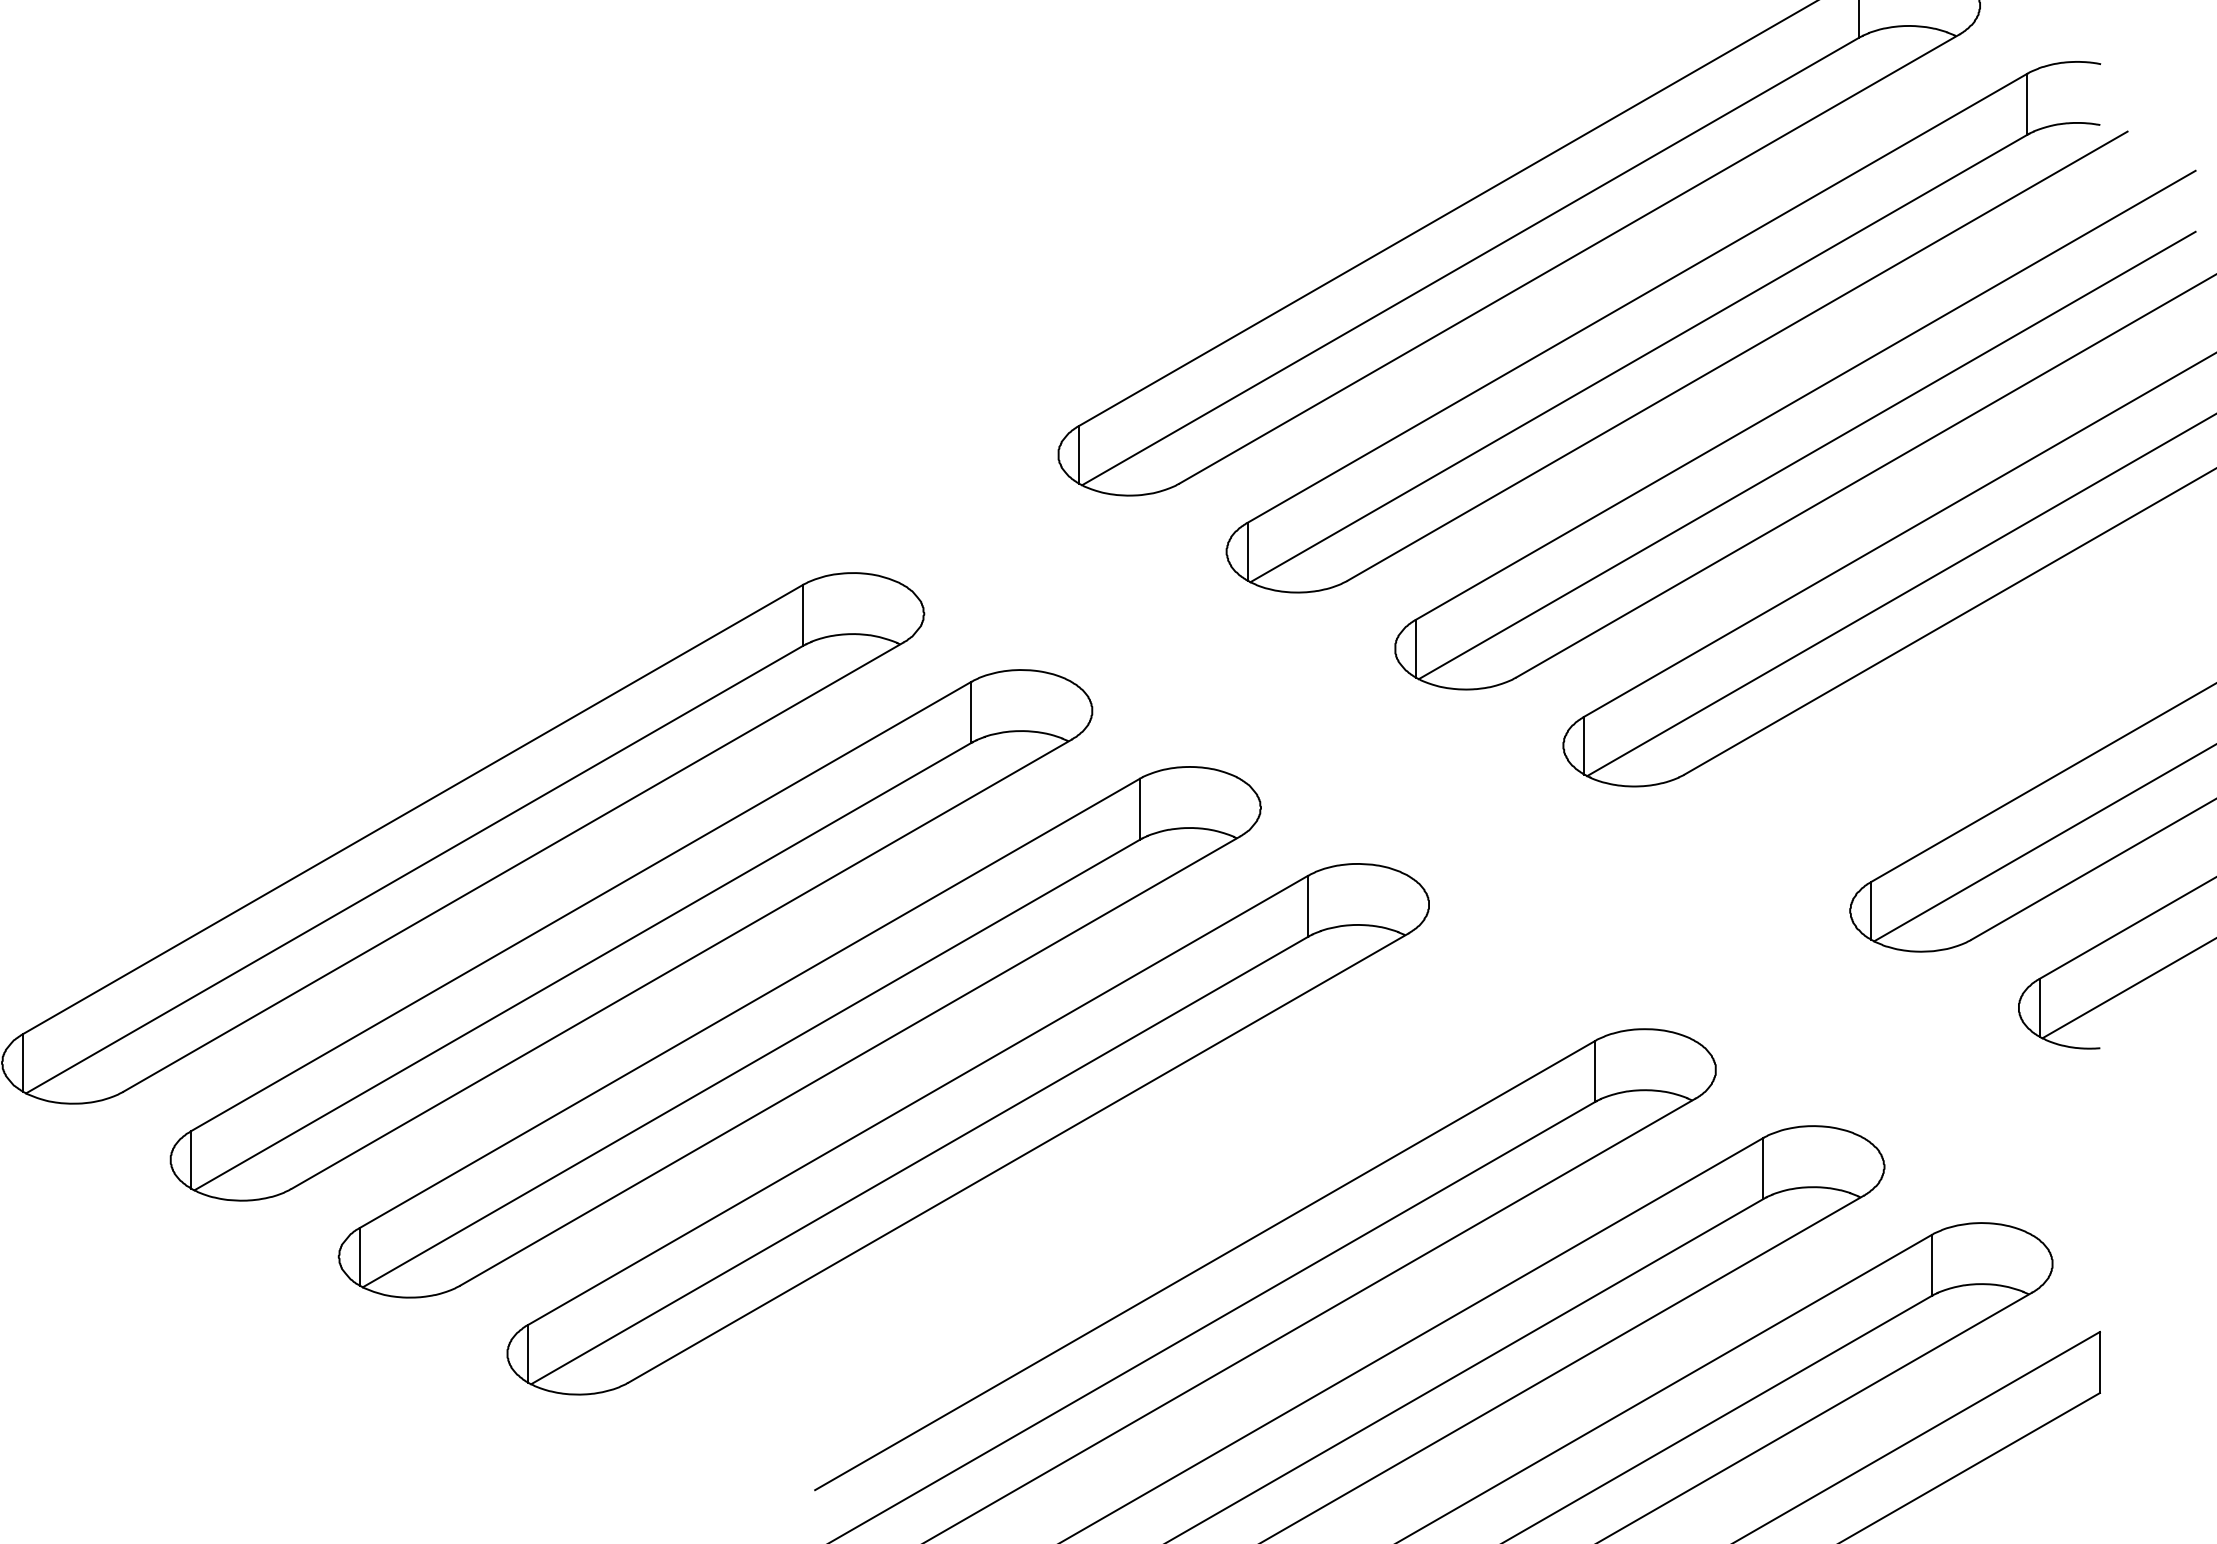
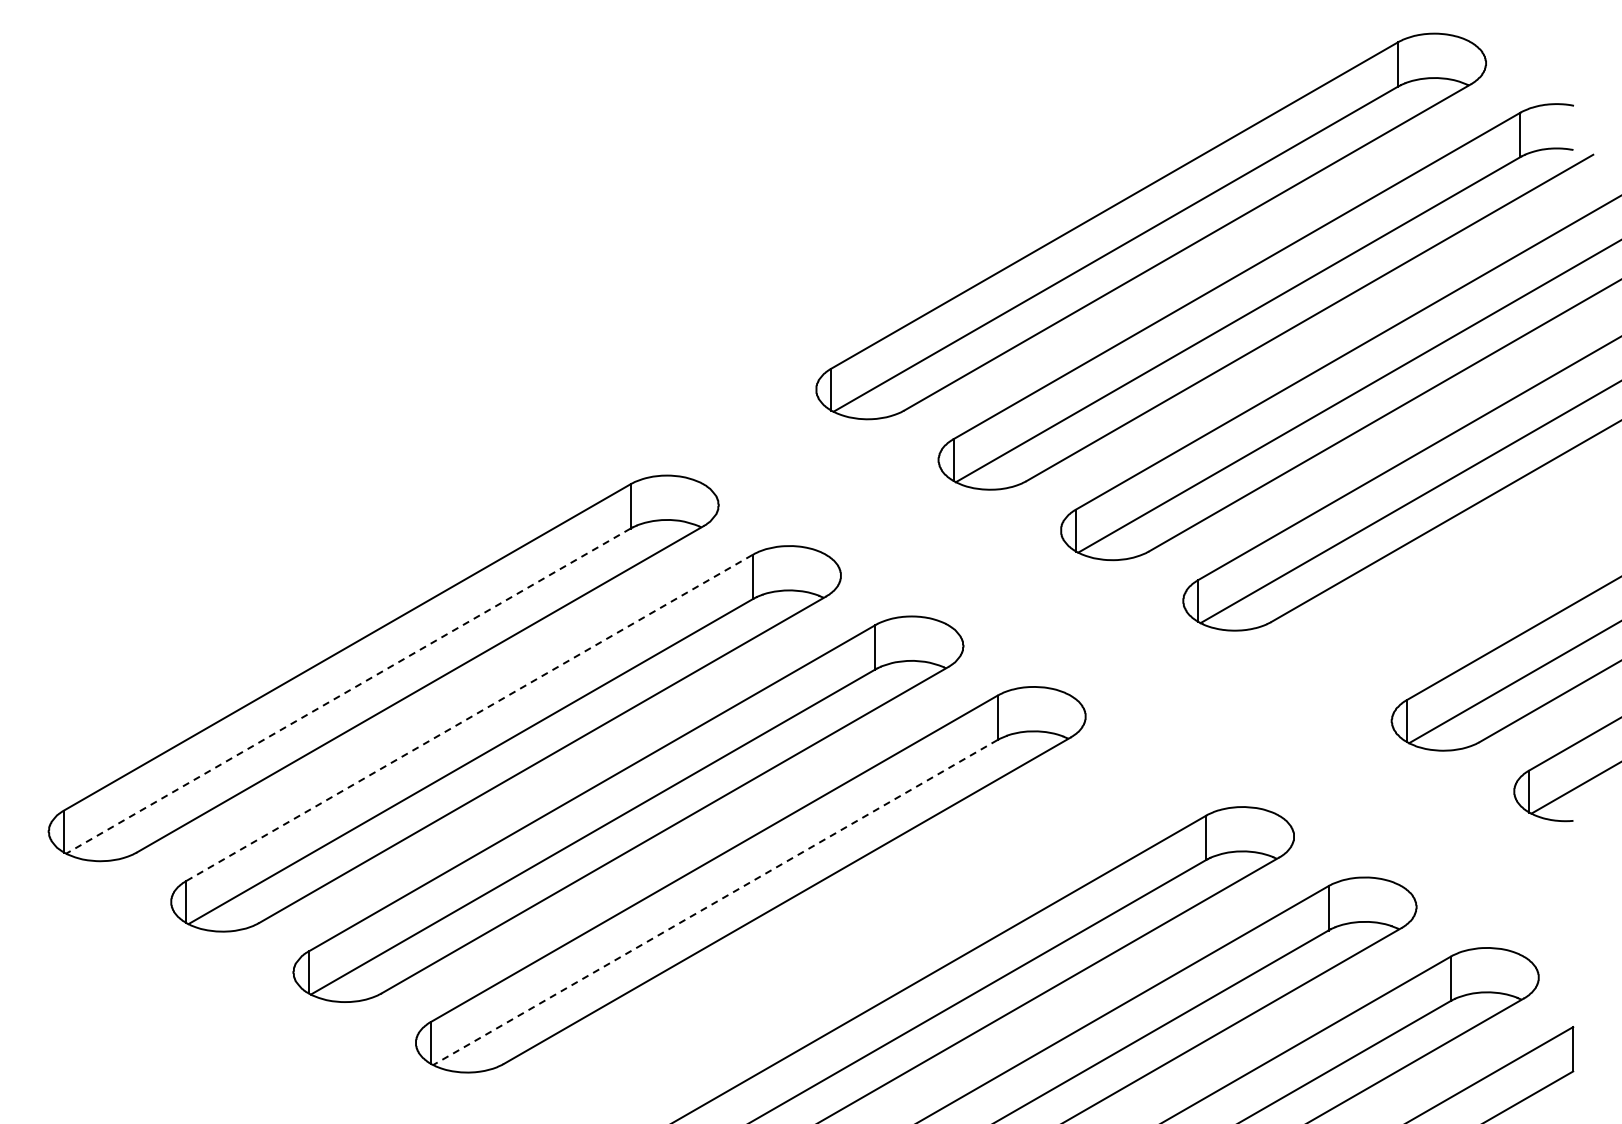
line: (414, 870) -> (348, 691), solid -> dashed
line: (581, 905) -> (469, 717), solid -> dashed
line: (919, 1160) -> (715, 902), solid -> dashed

